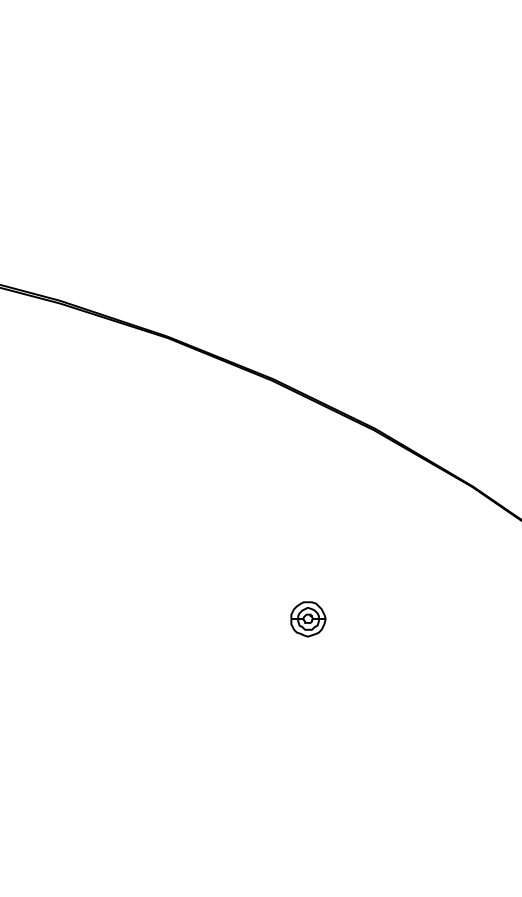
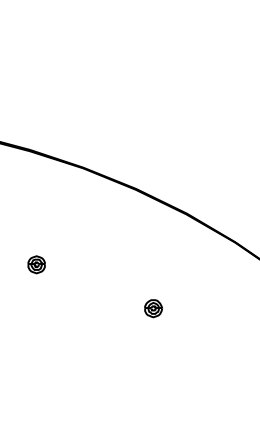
part: (73, 530) -> (36, 264), added

